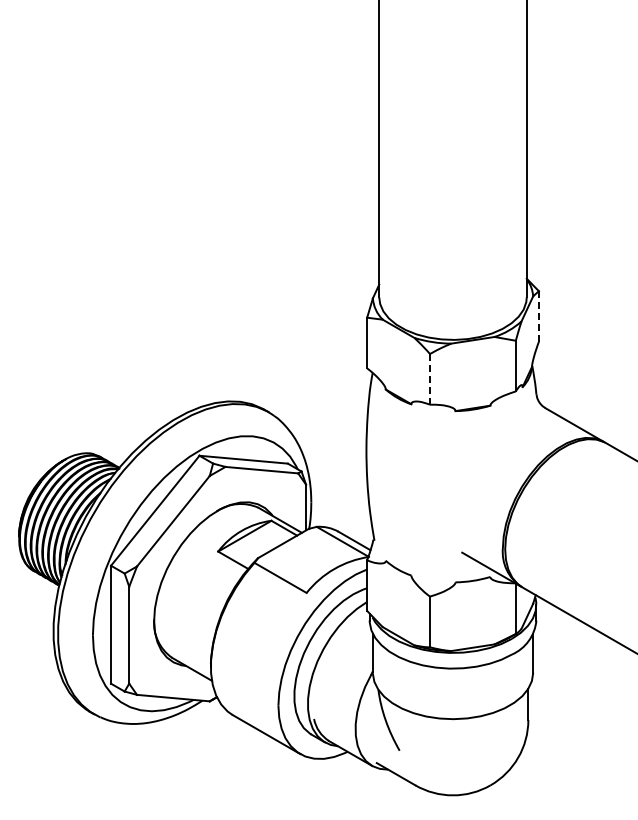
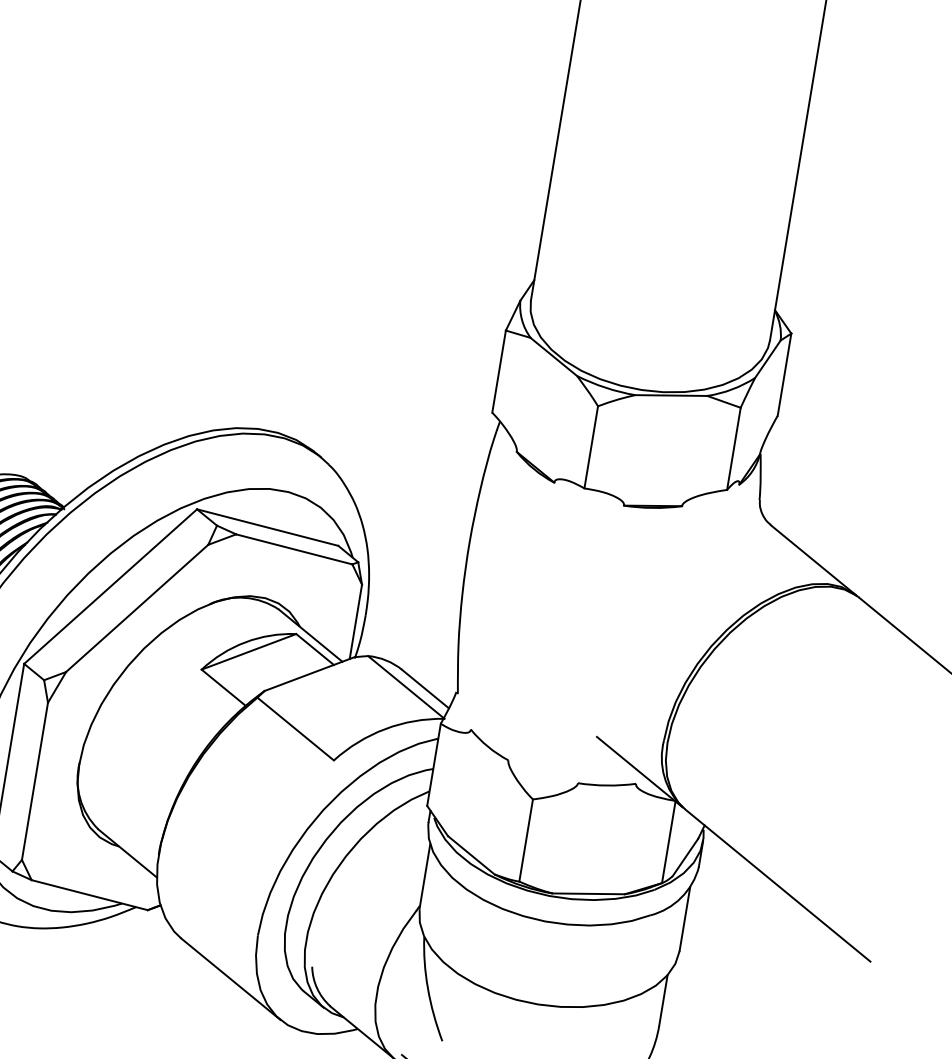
line: (538, 316) -> (783, 374), dashed -> solid
line: (430, 378) -> (592, 446), dashed -> solid

